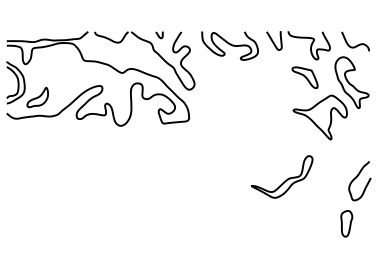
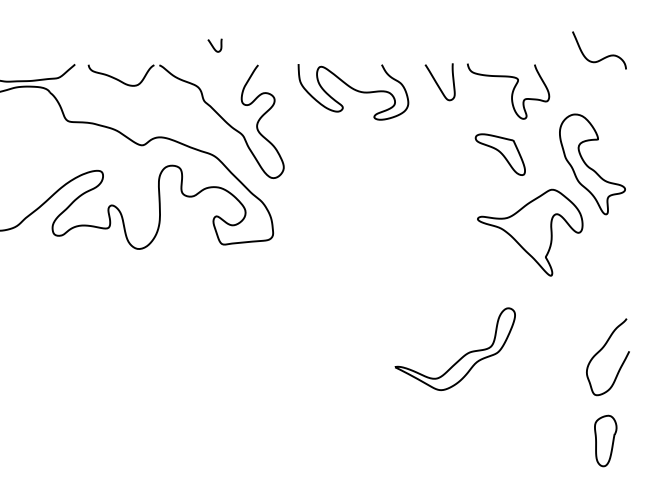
curve: (159, 35) -> (214, 46), moved
curve: (357, 44) -> (603, 56), moved
part: (346, 223) -> (605, 440), moved

